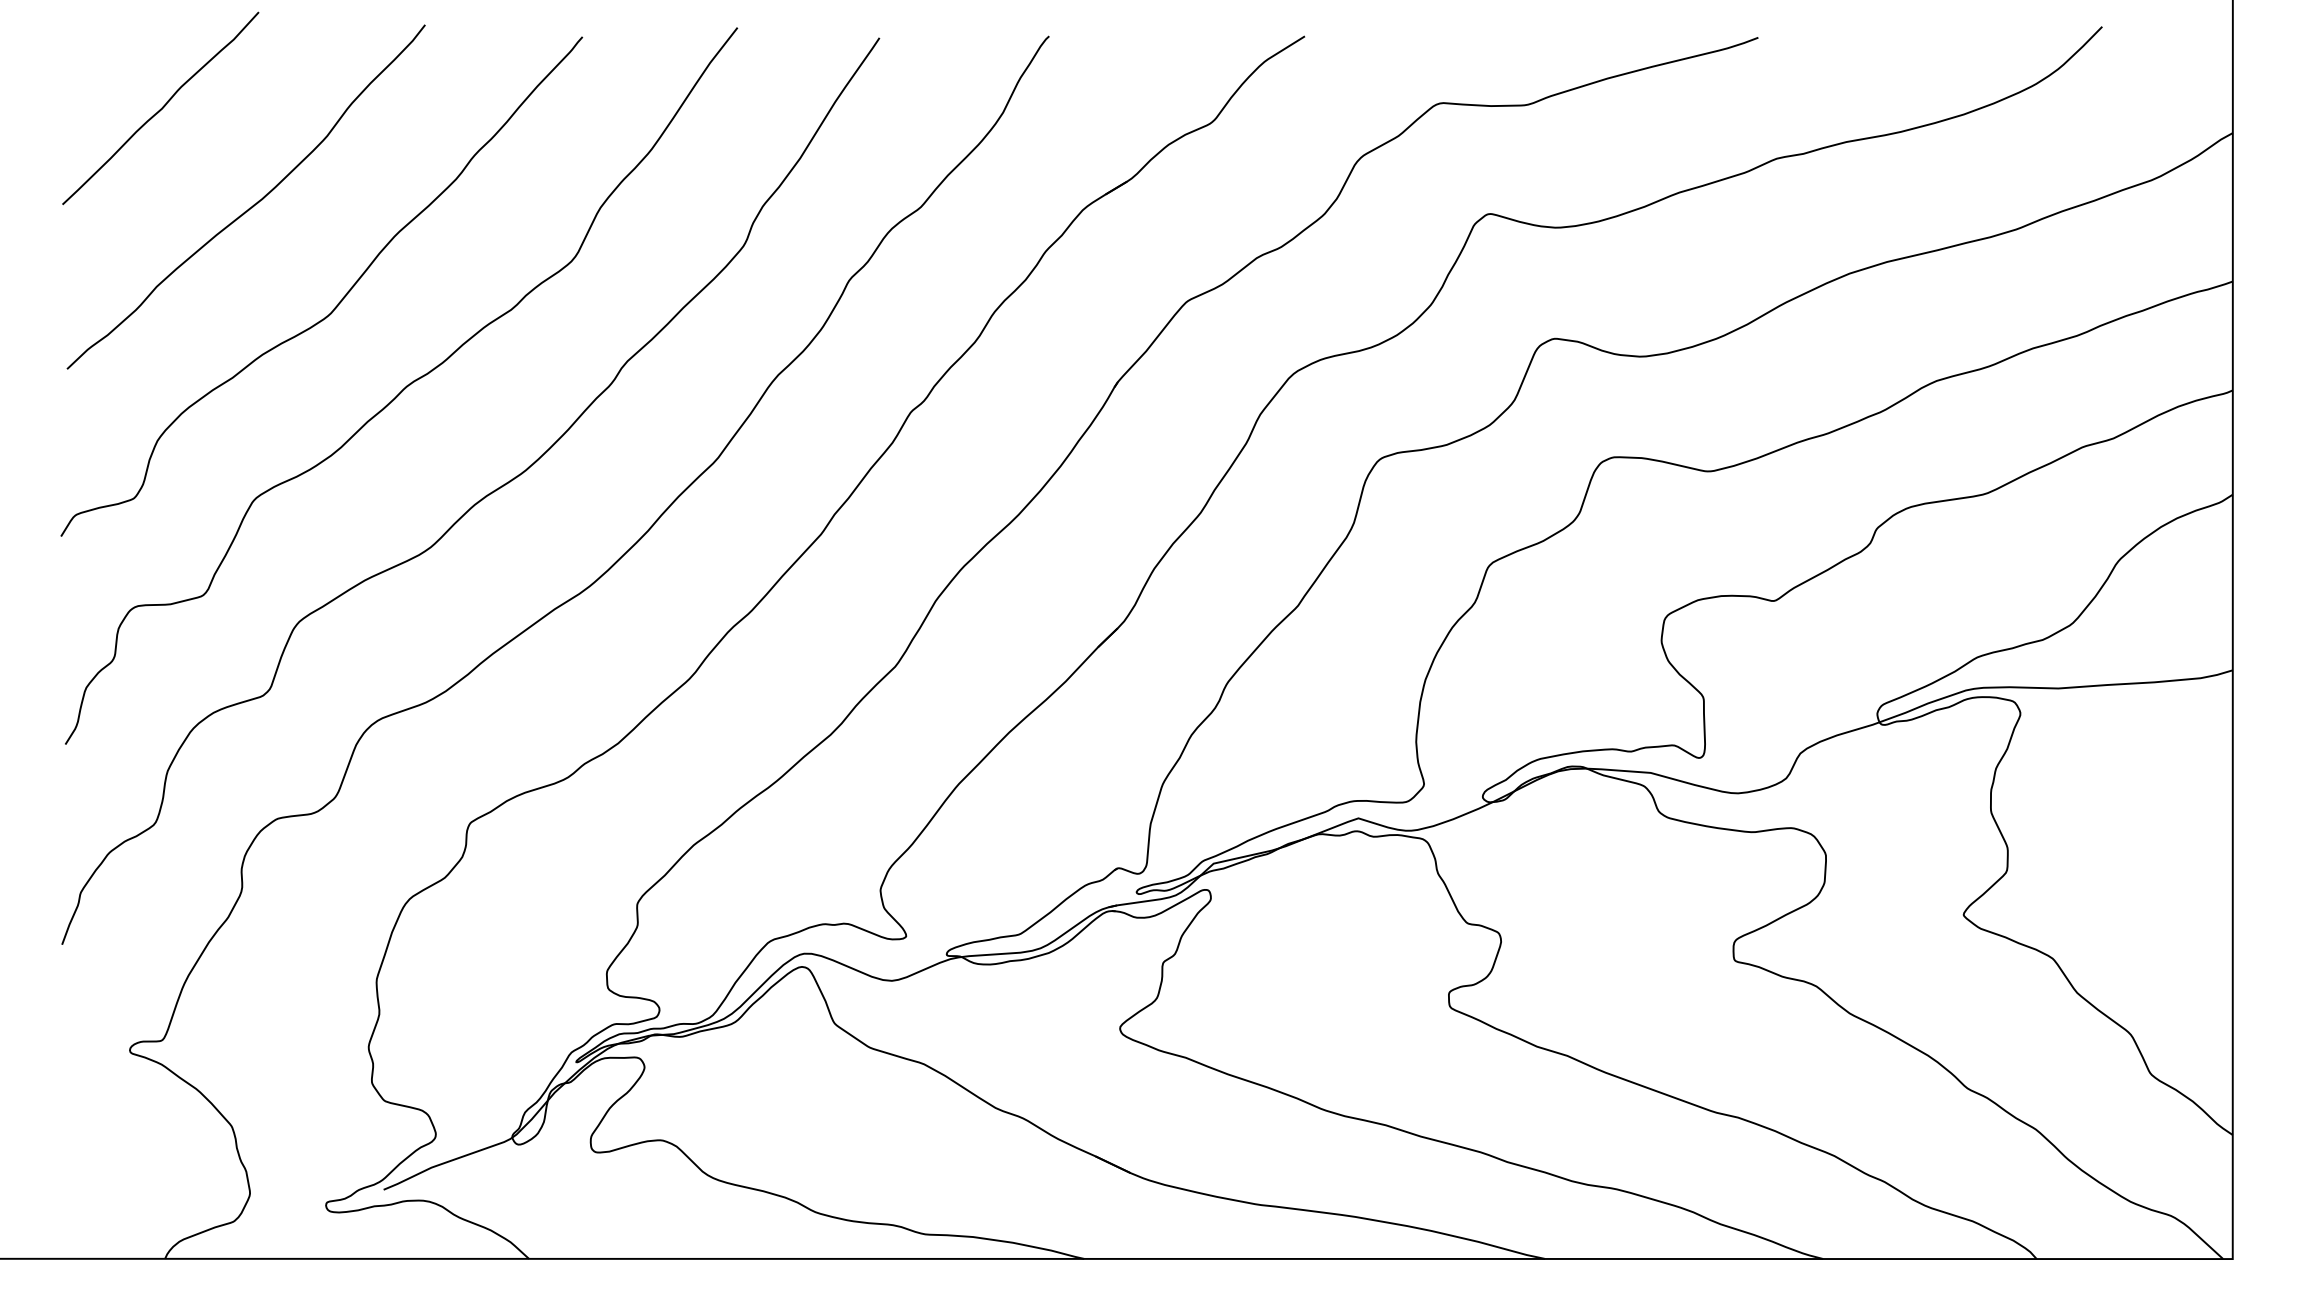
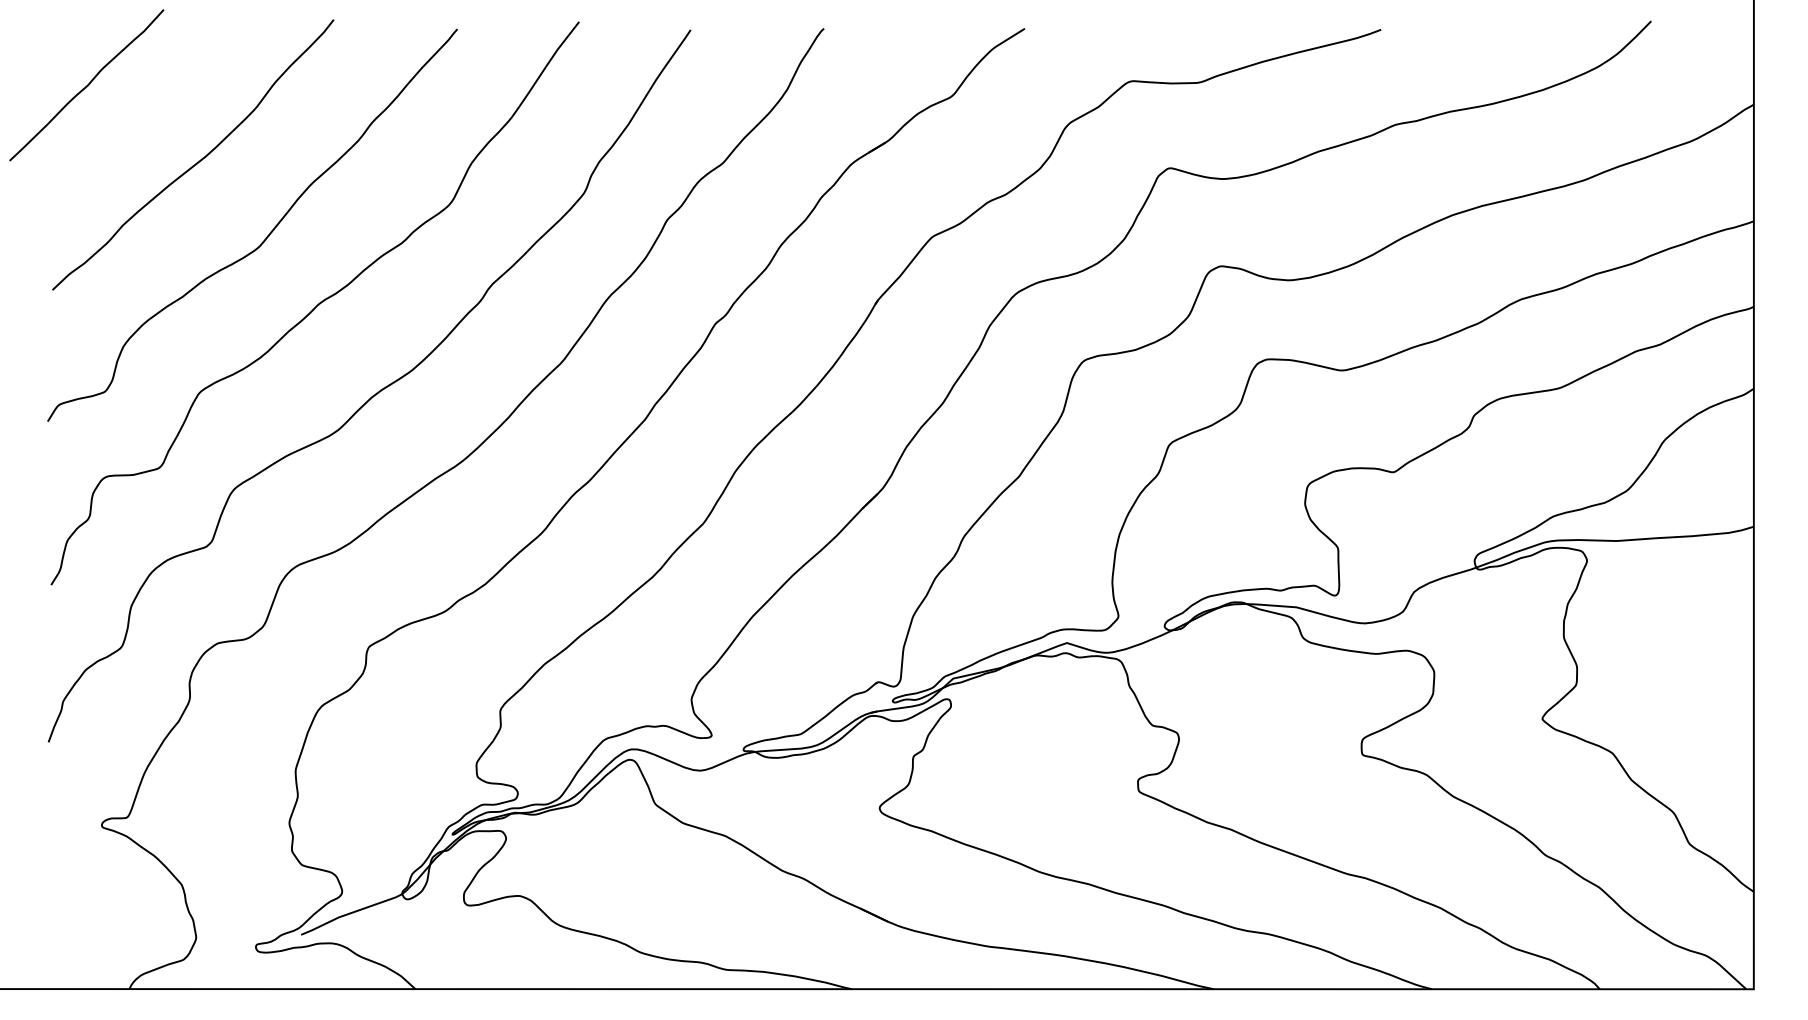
curve: (160, 108) -> (86, 85), moved

